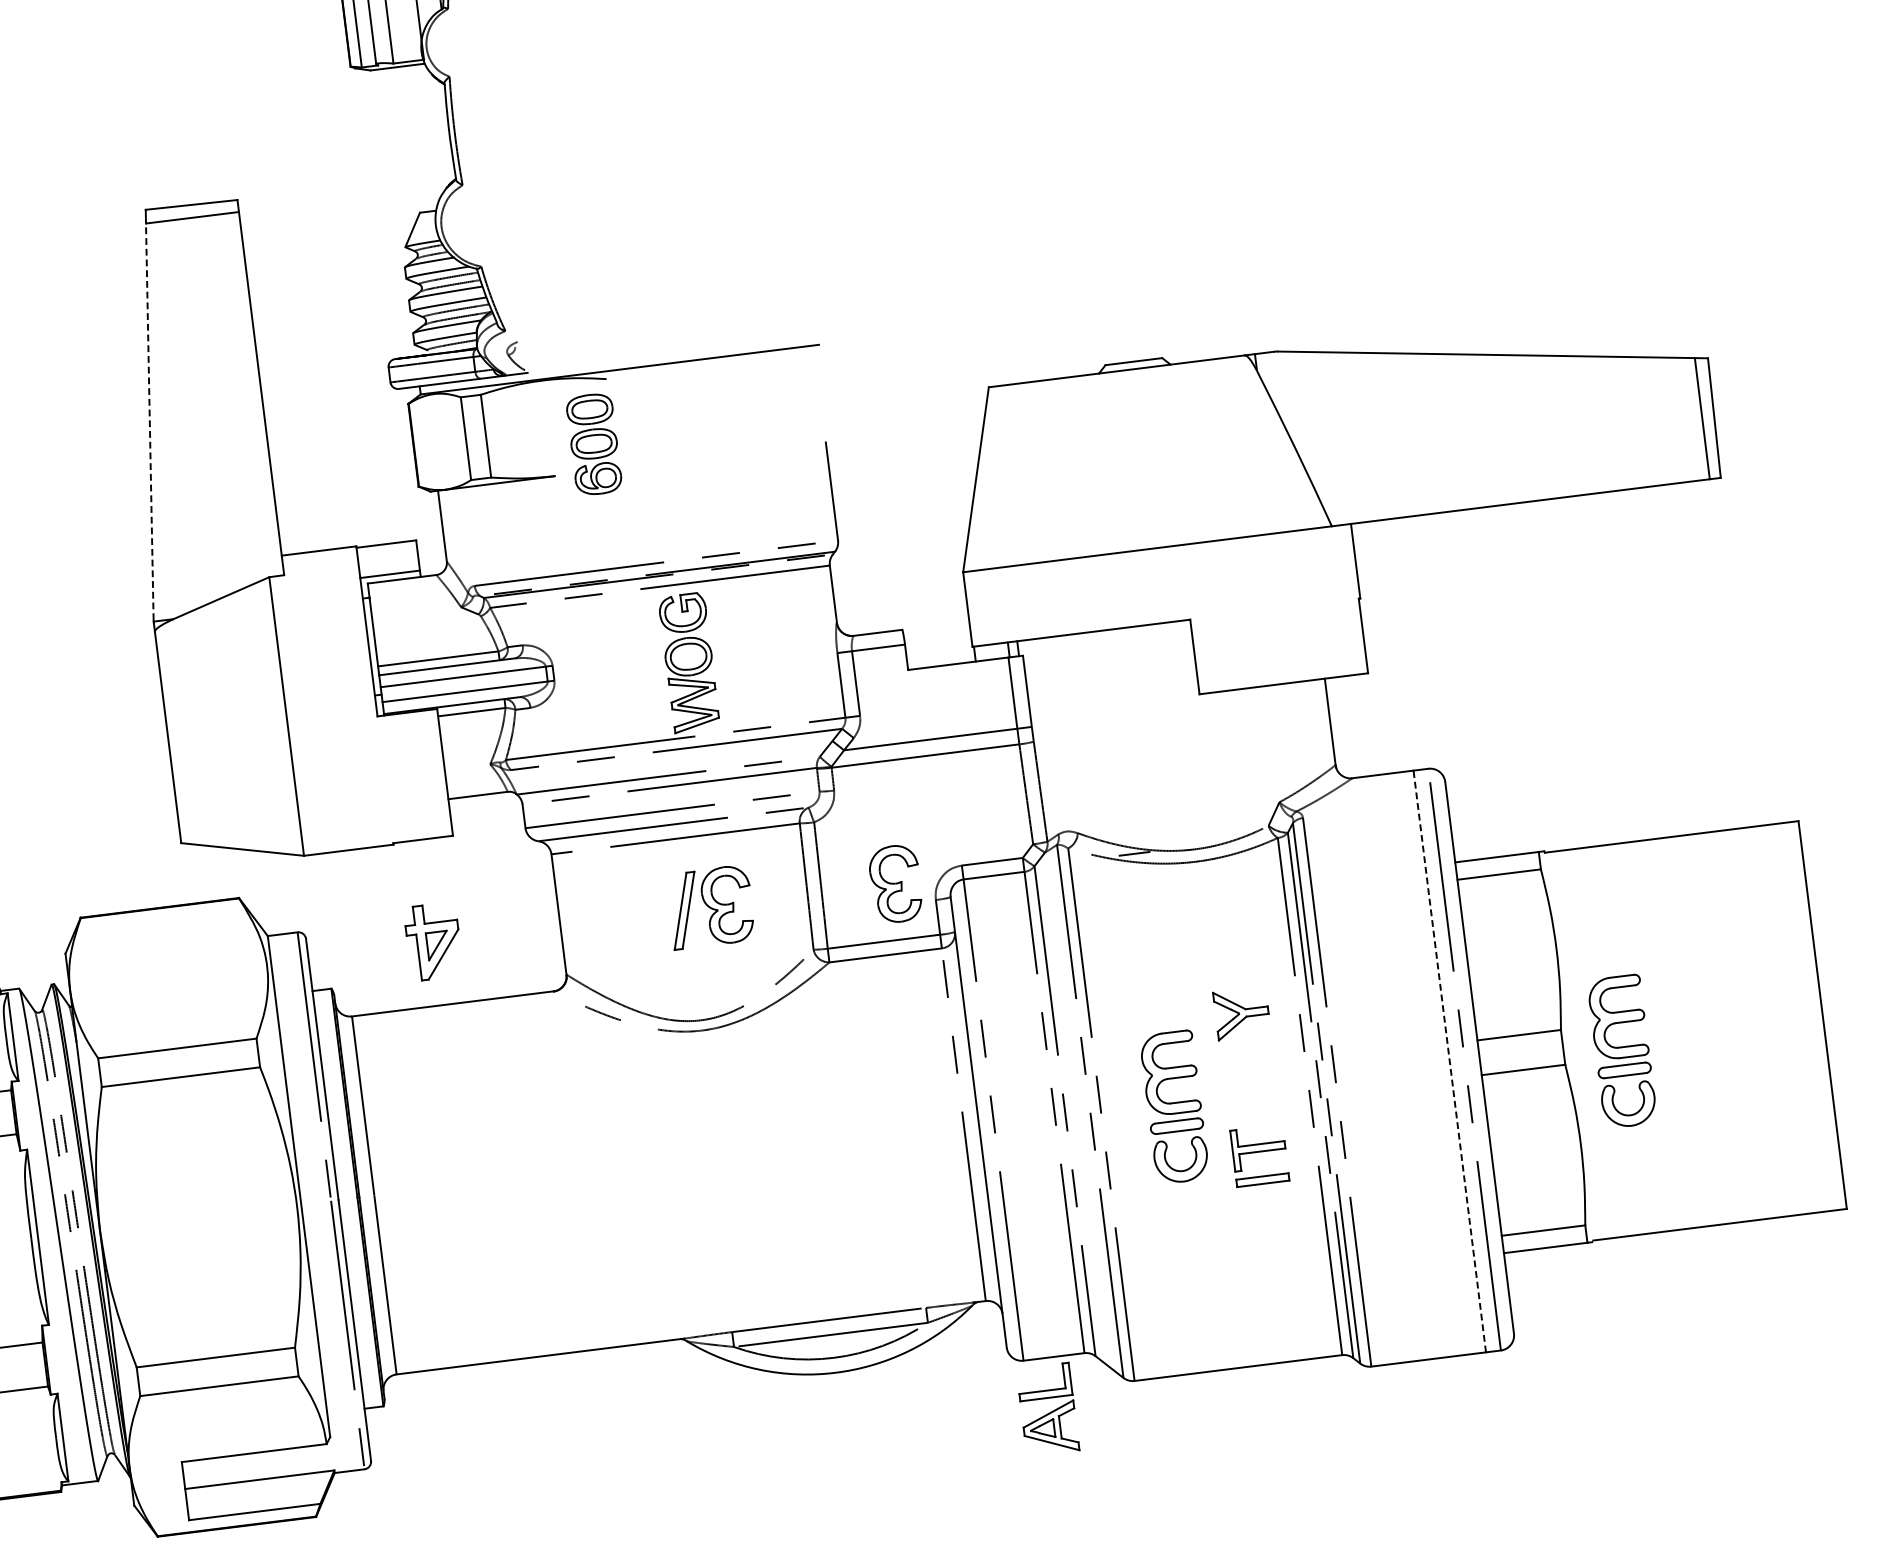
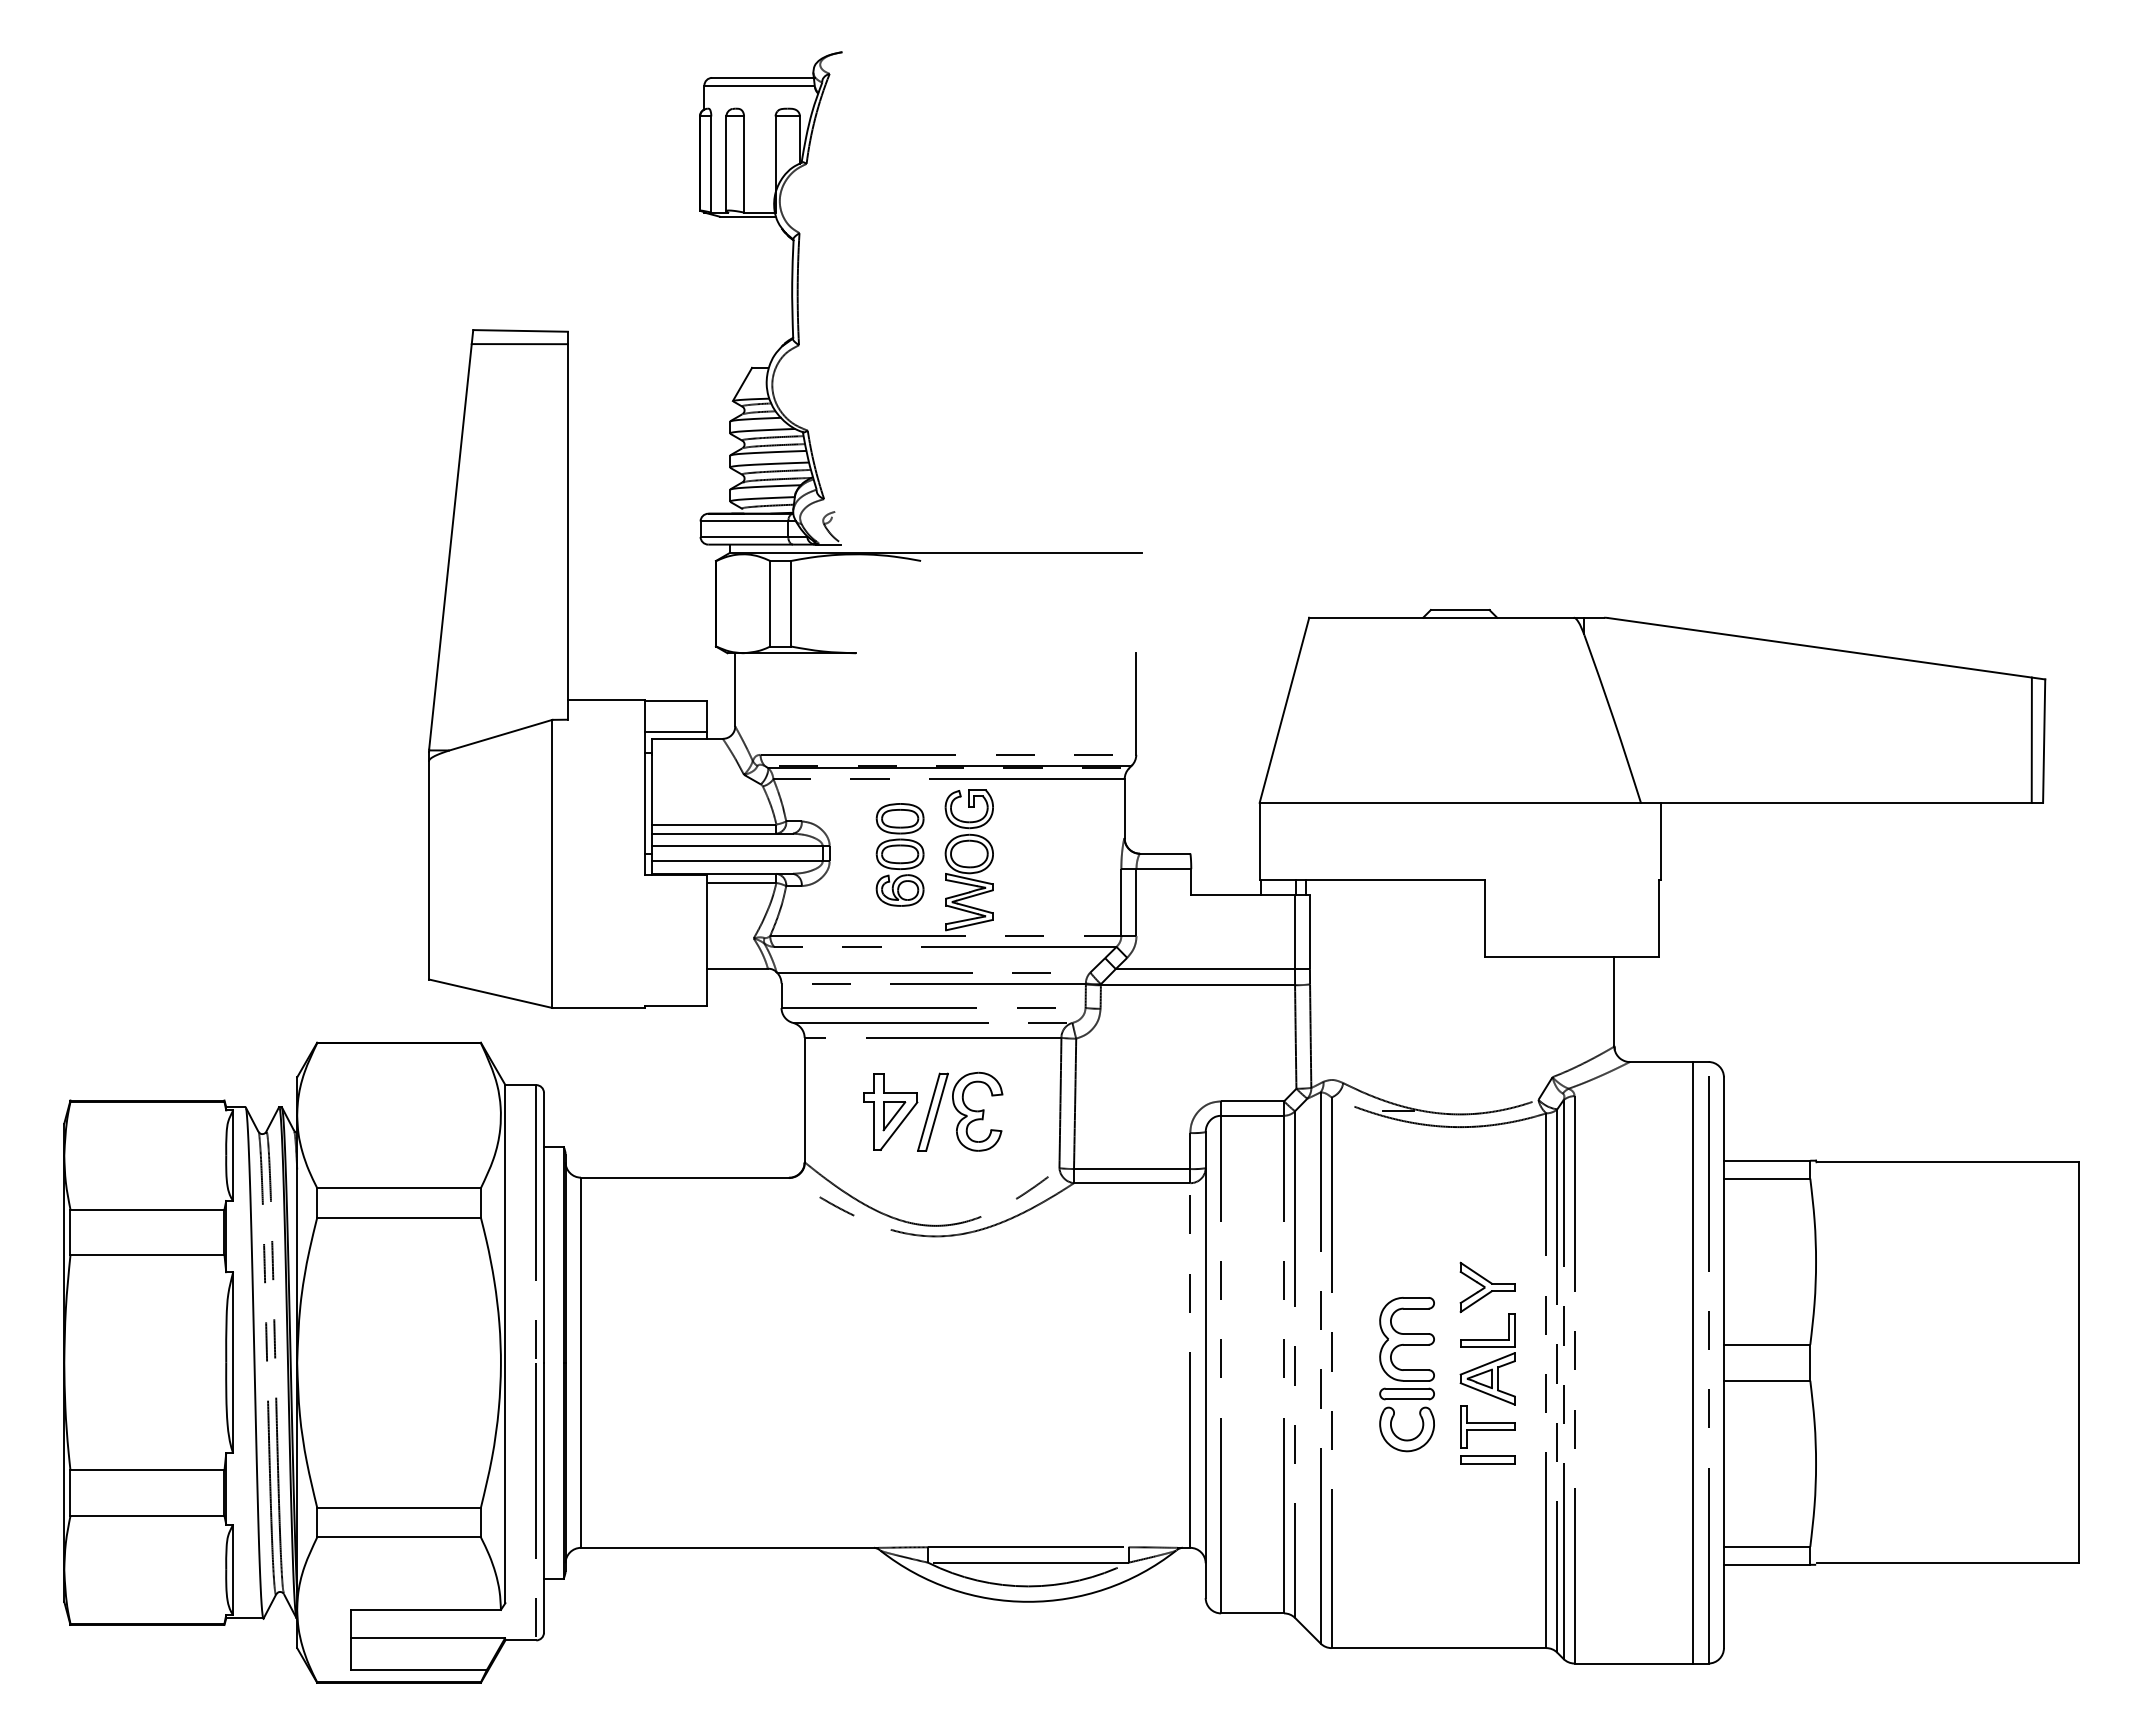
line: (149, 420) -> (450, 545), dashed -> solid
part: (593, 444) -> (899, 854), moved
part: (895, 883) -> (1151, 1111), removed
part: (433, 941) -> (890, 1111), moved
part: (1621, 1051) -> (1869, 1374), removed
line: (1450, 1061) -> (1693, 1362), dashed -> solid
part: (1047, 1409) -> (1487, 1359), moved

